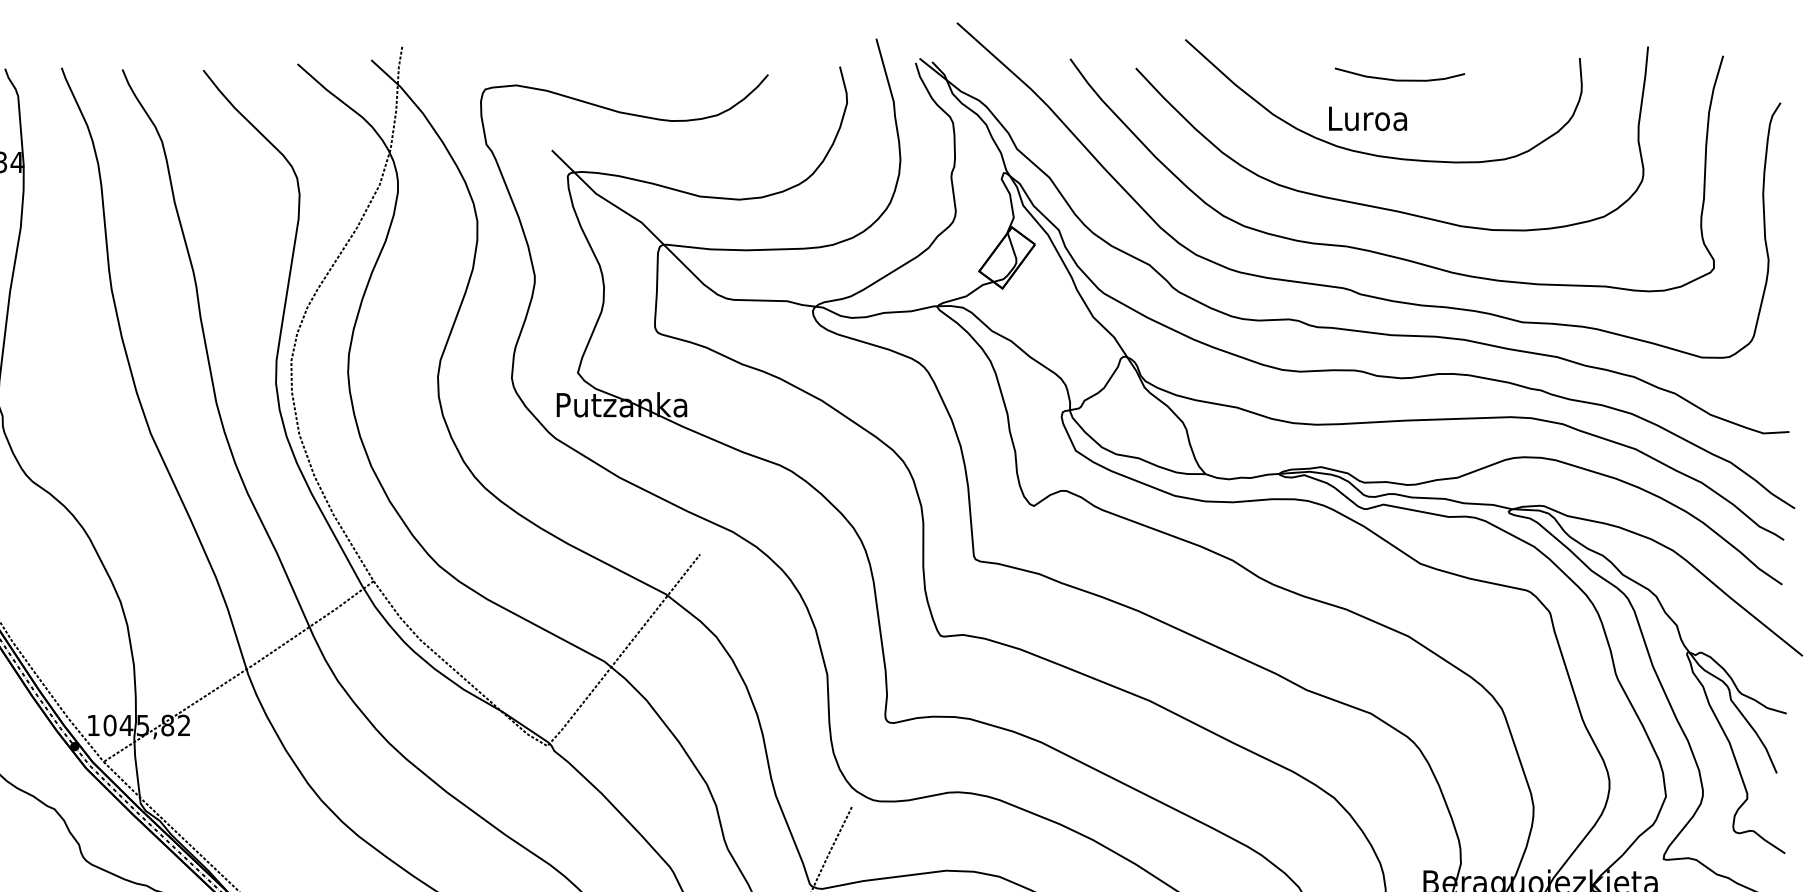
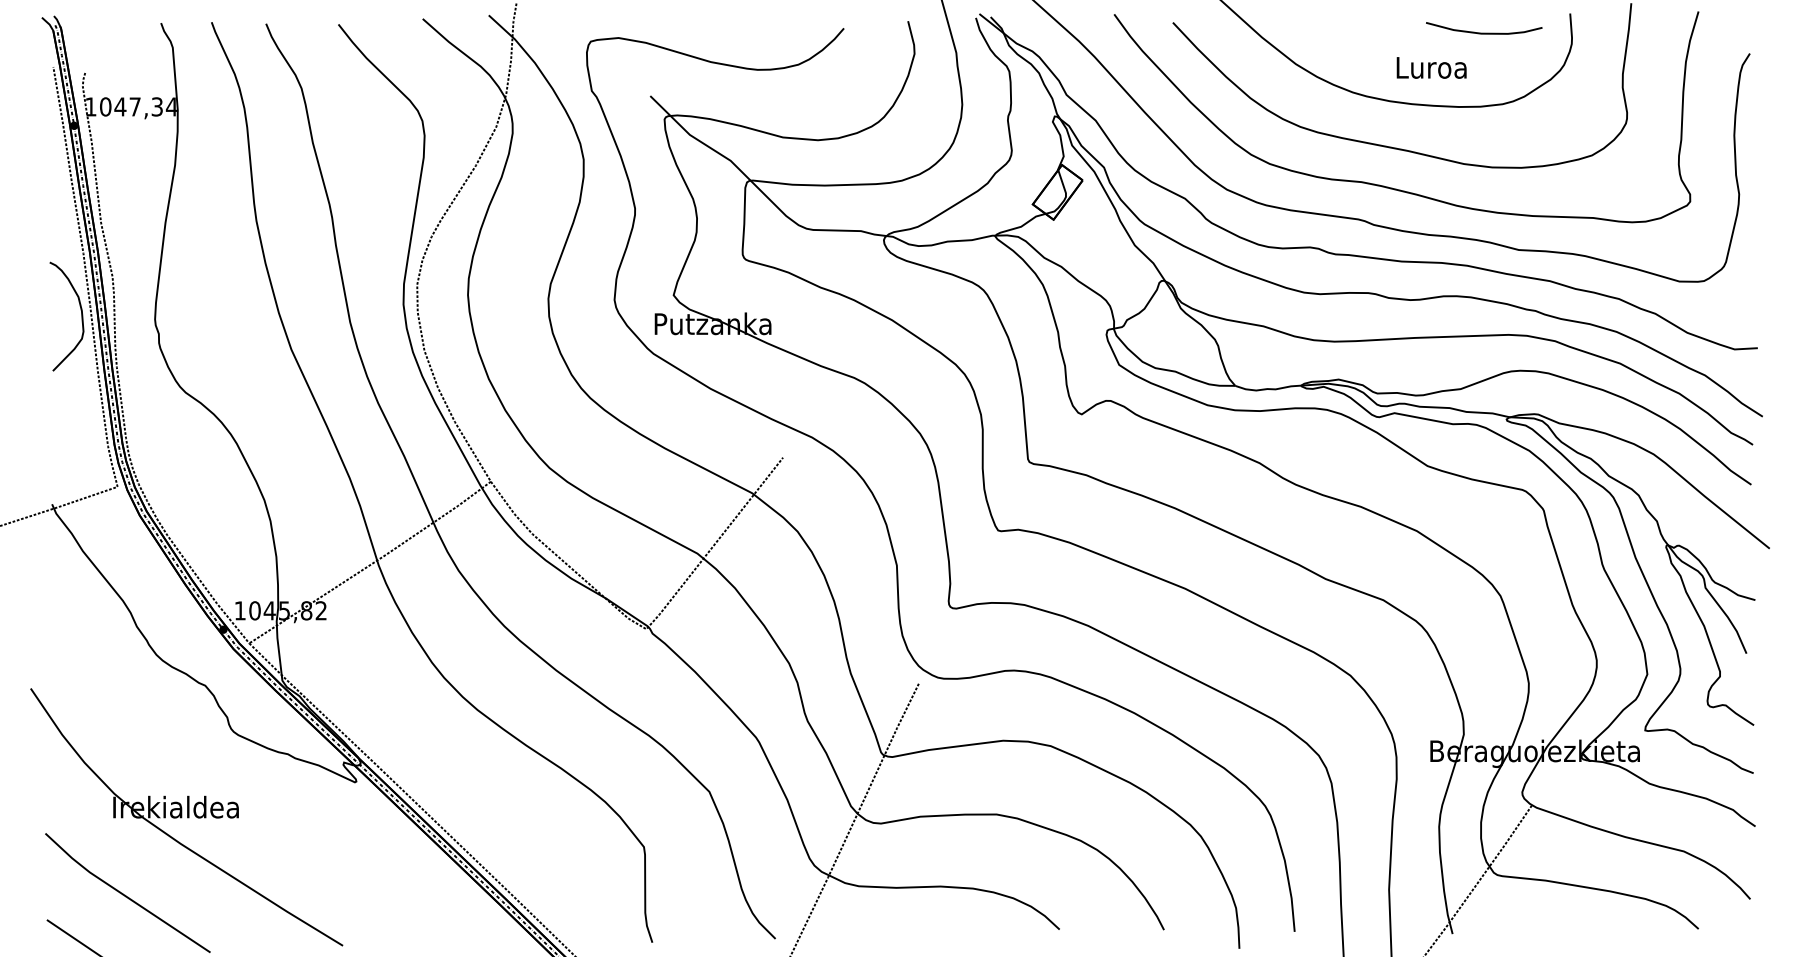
curve: (1400, 79) -> (1484, 32), moved
text: (1367, 118) -> (1431, 67), moved

